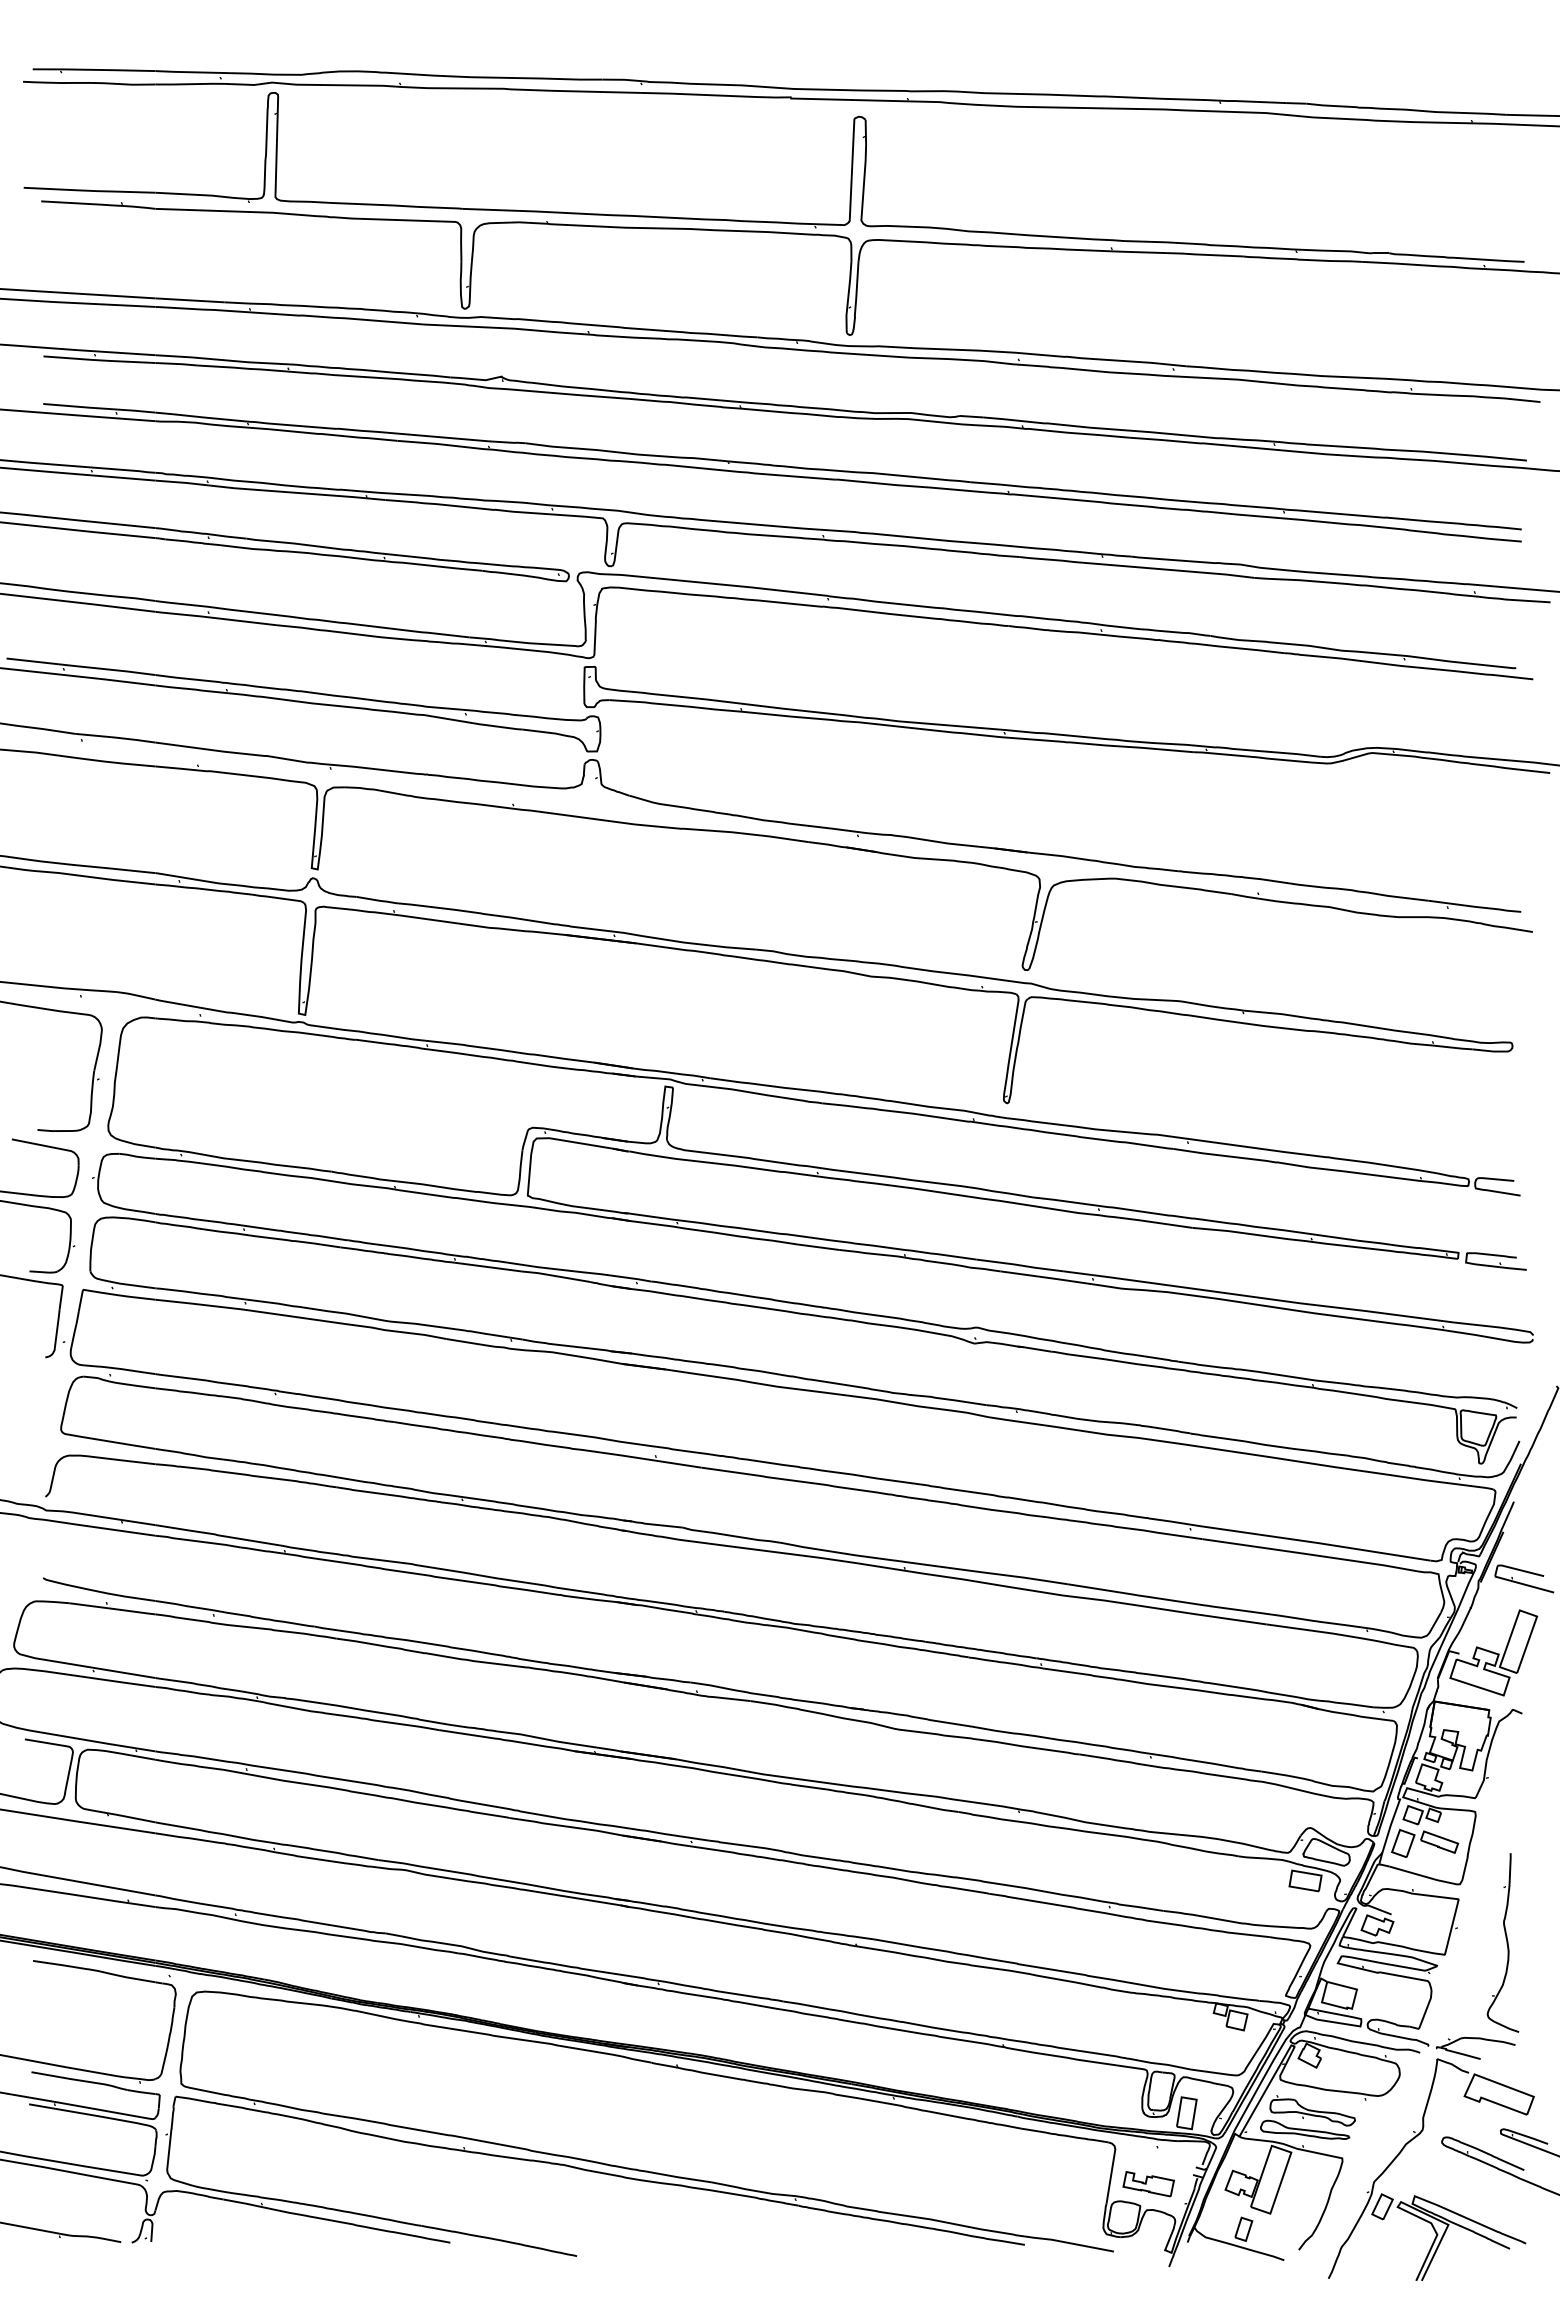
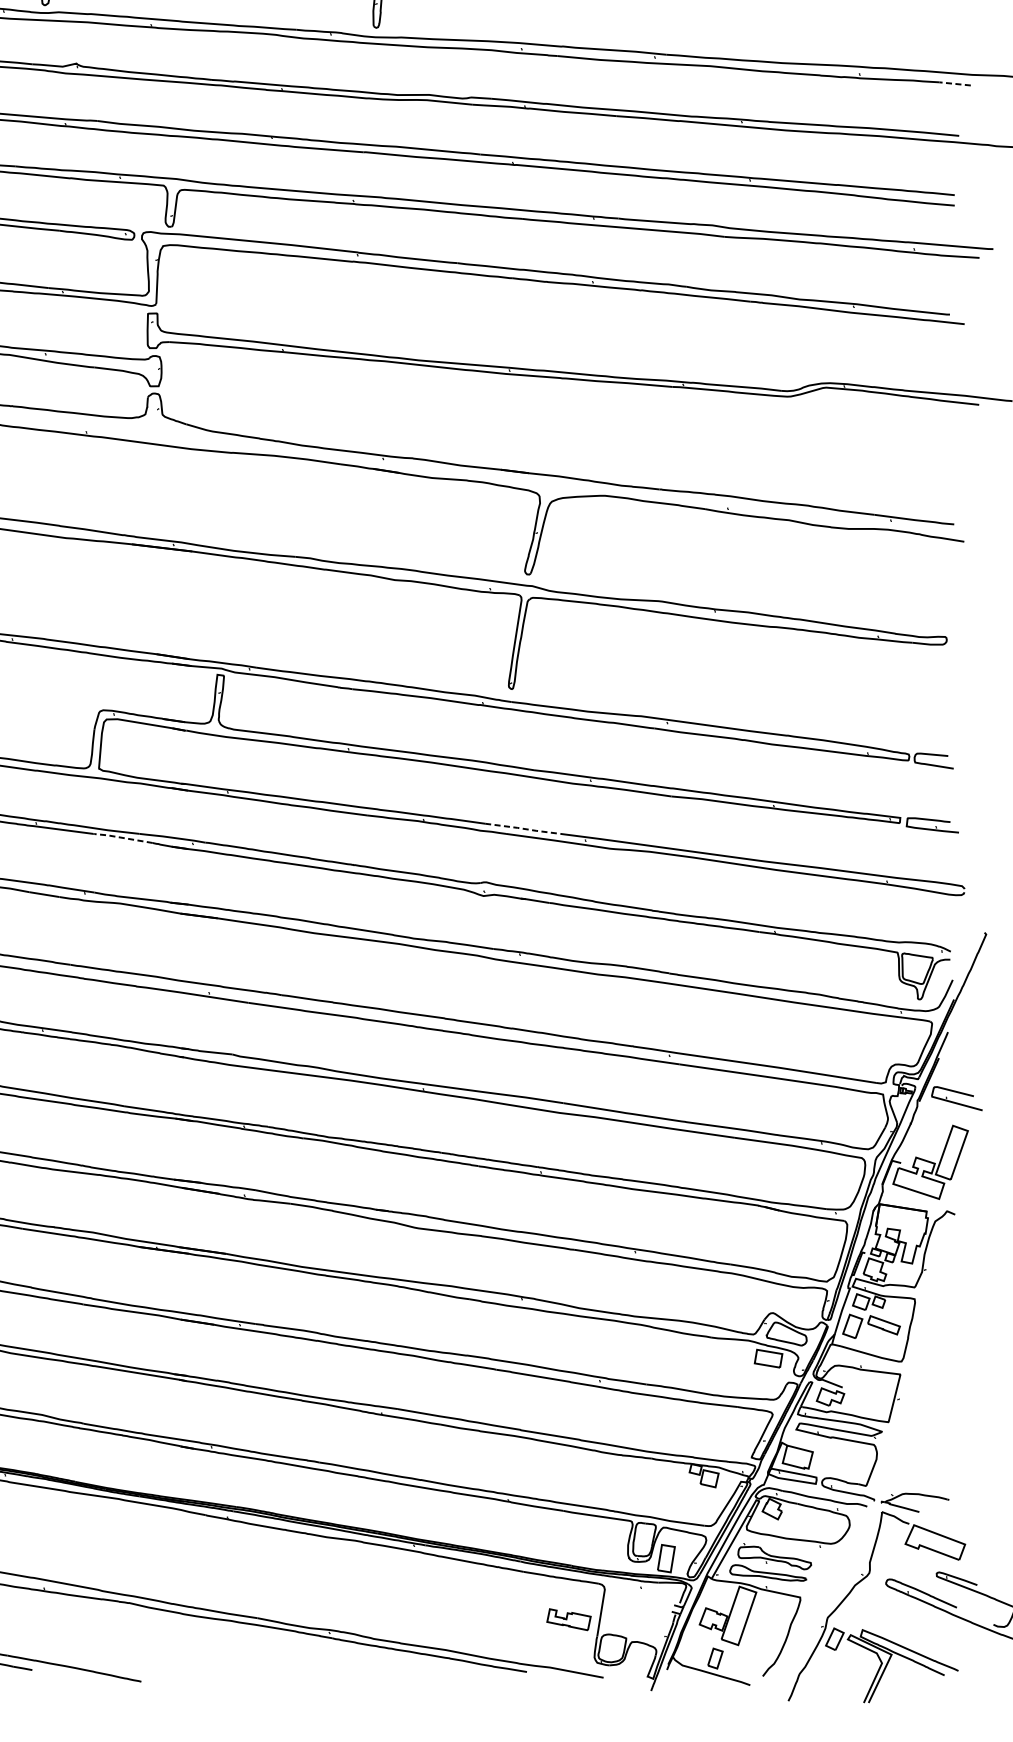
line: (1521, 400) -> (954, 84), solid -> dashed
line: (1020, 1265) -> (523, 828), solid -> dashed
line: (553, 1275) -> (121, 837), solid -> dashed
part: (1502, 1942) -> (938, 1411), removed
part: (1148, 2184) -> (568, 1620), moved

